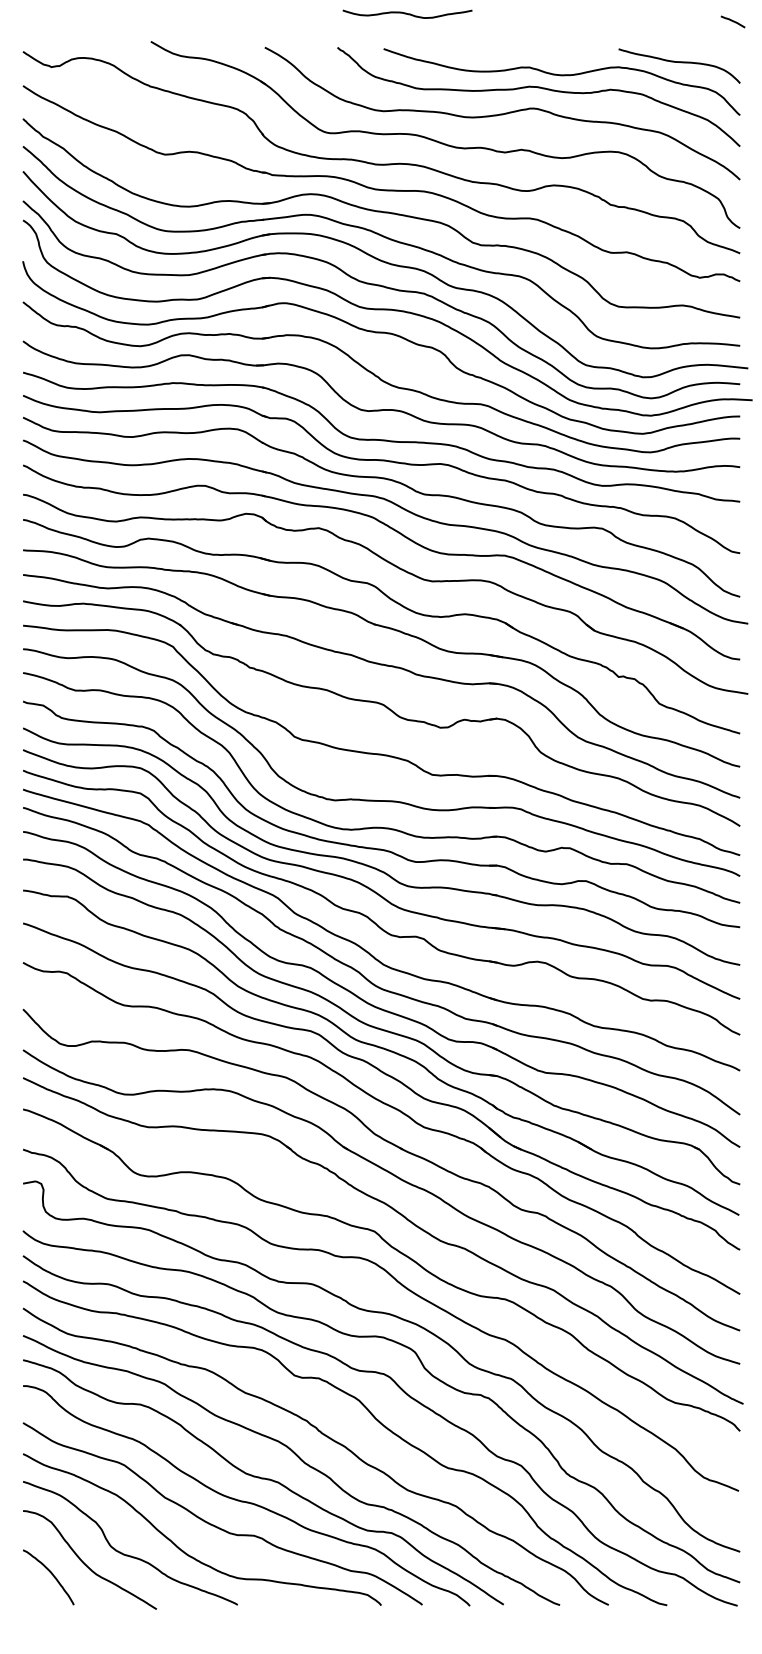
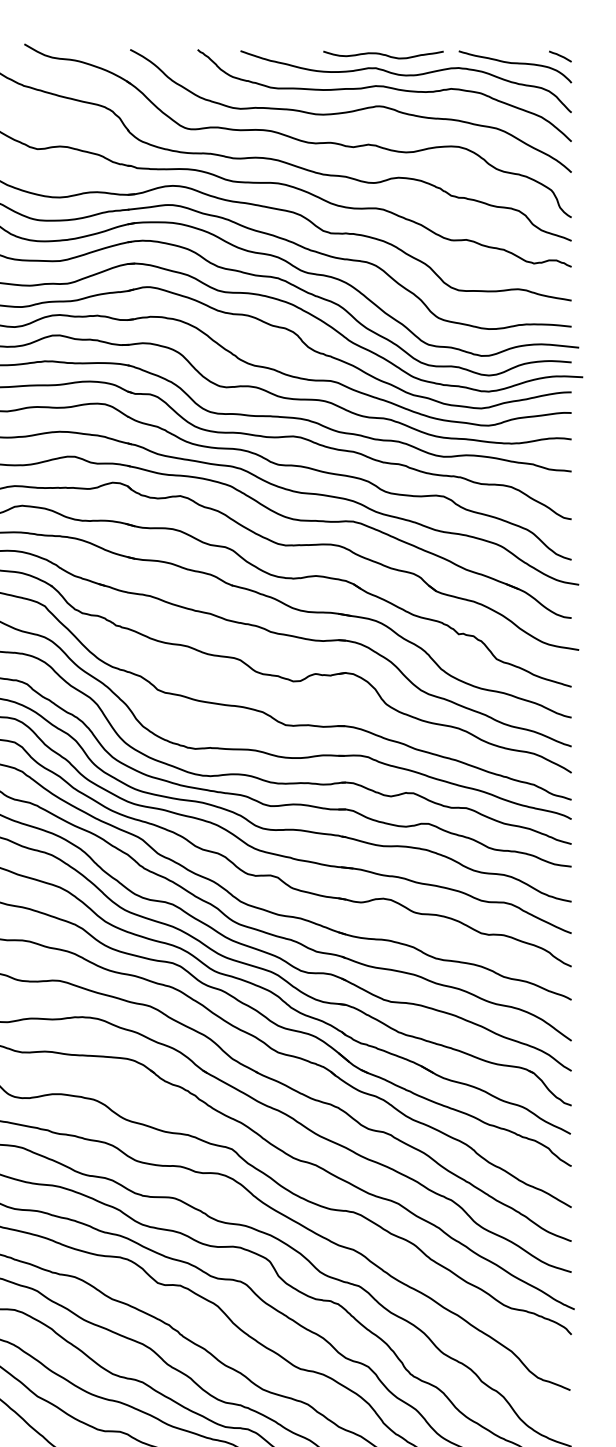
curve: (407, 13) -> (383, 54), moved
line: (732, 21) -> (559, 56), moved

